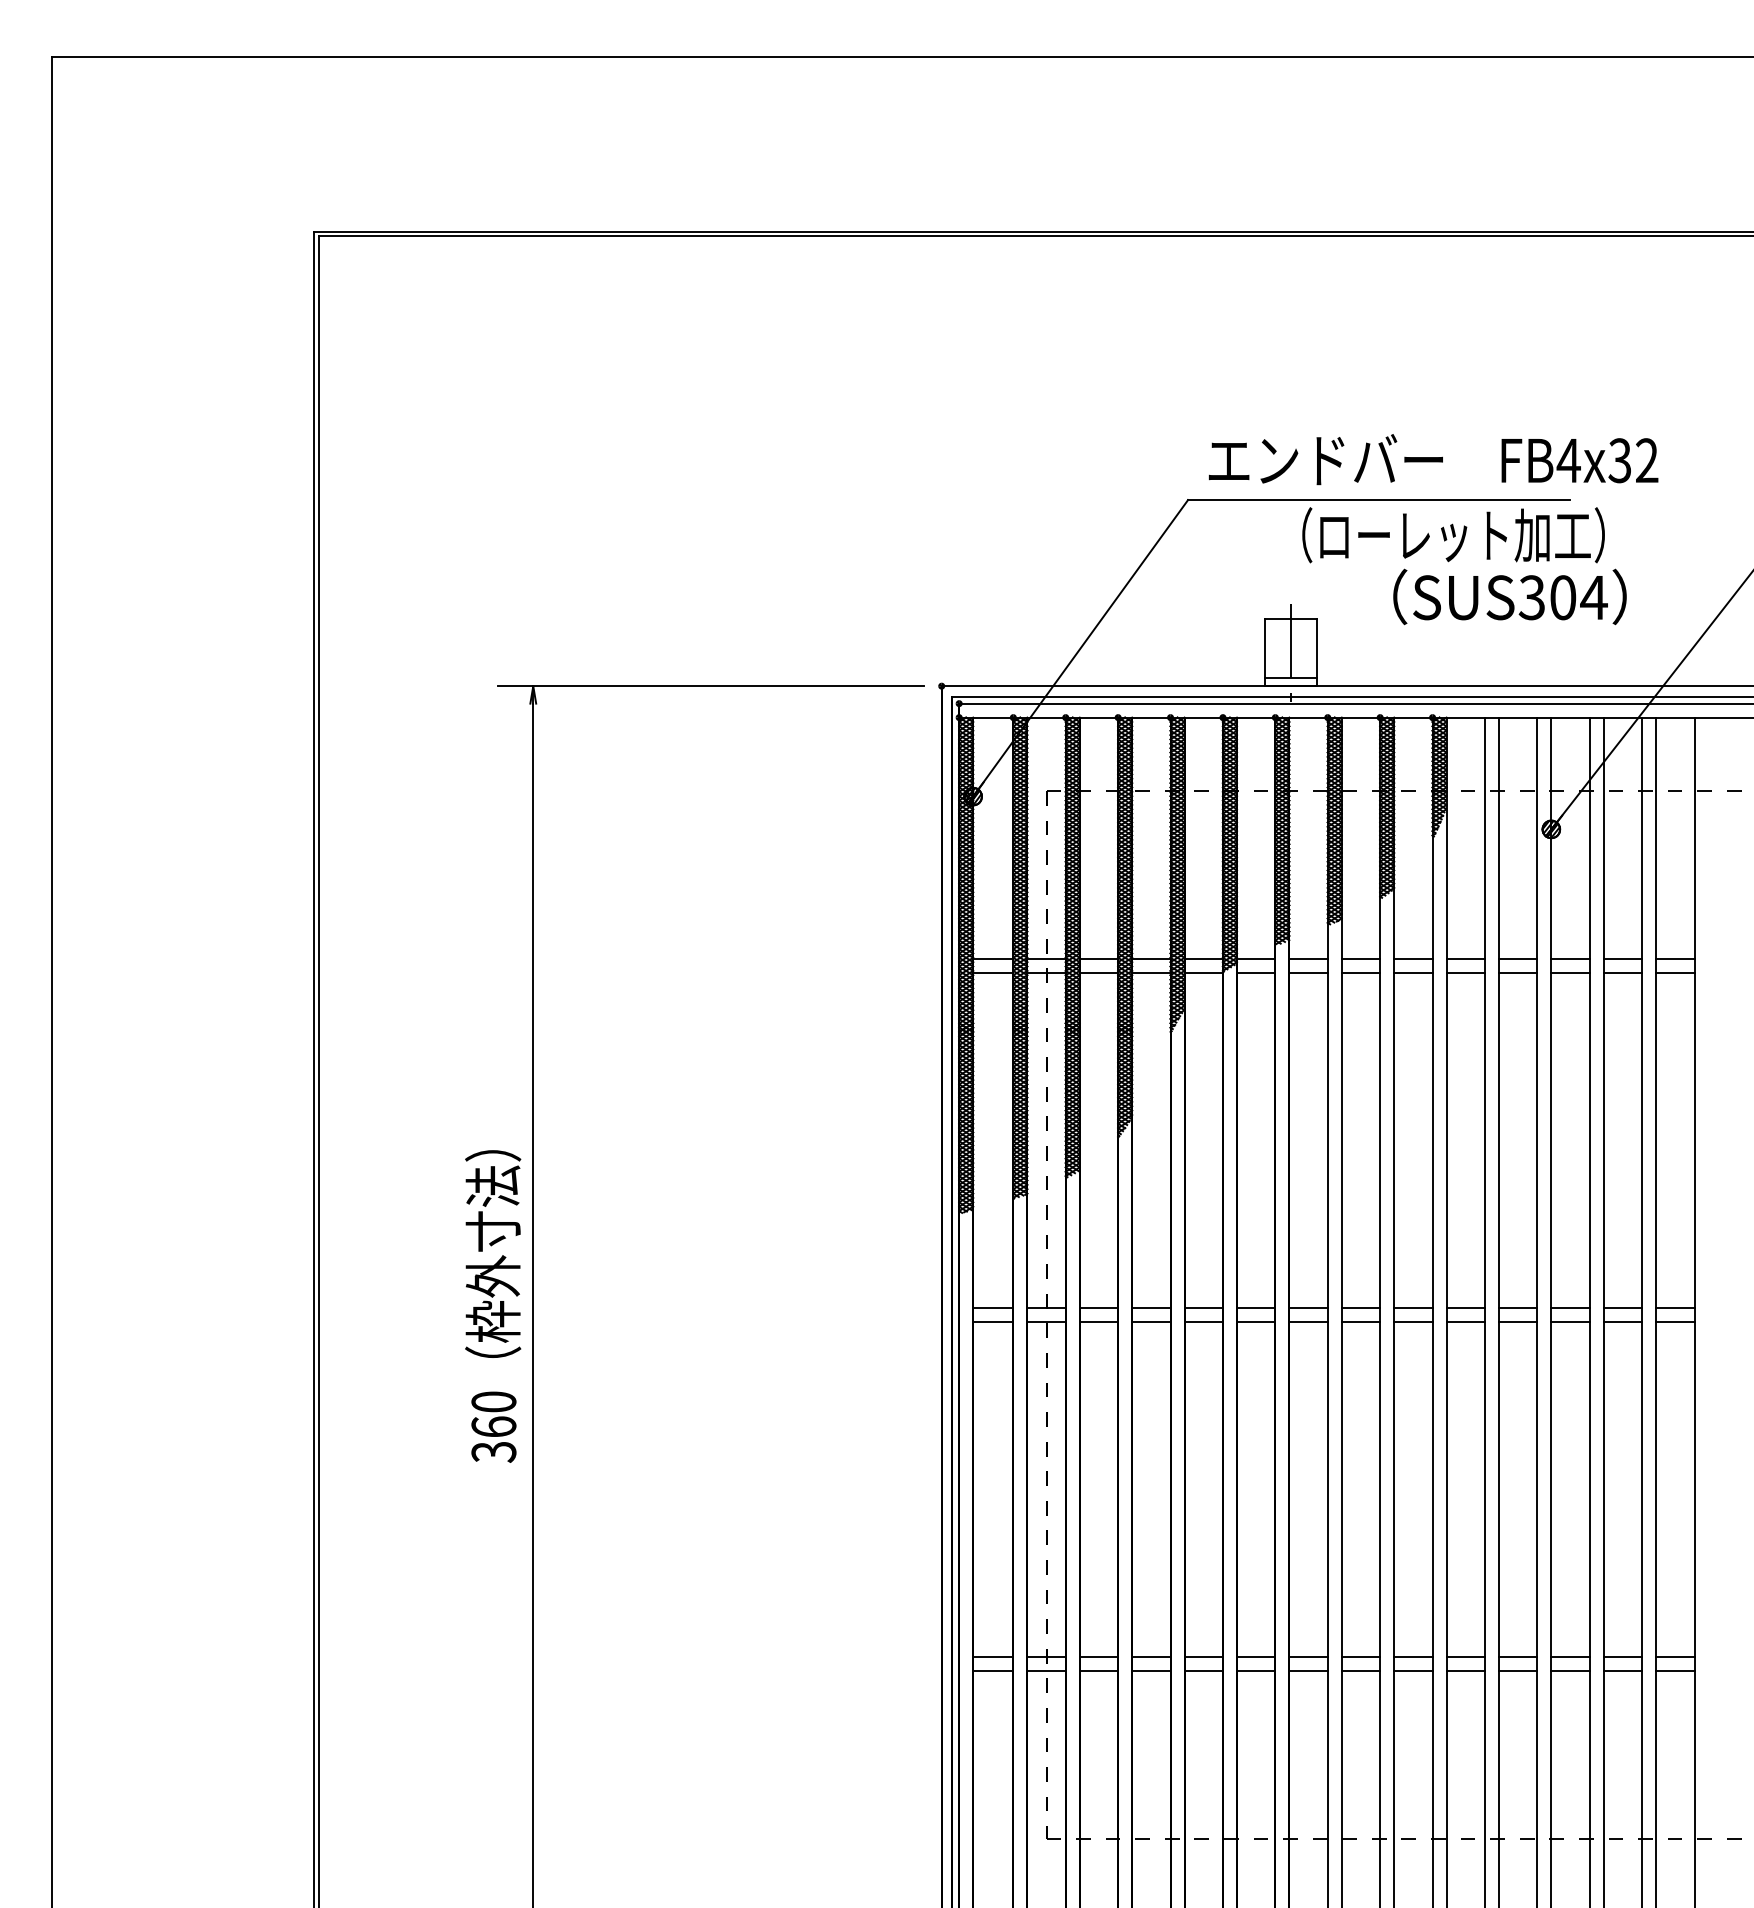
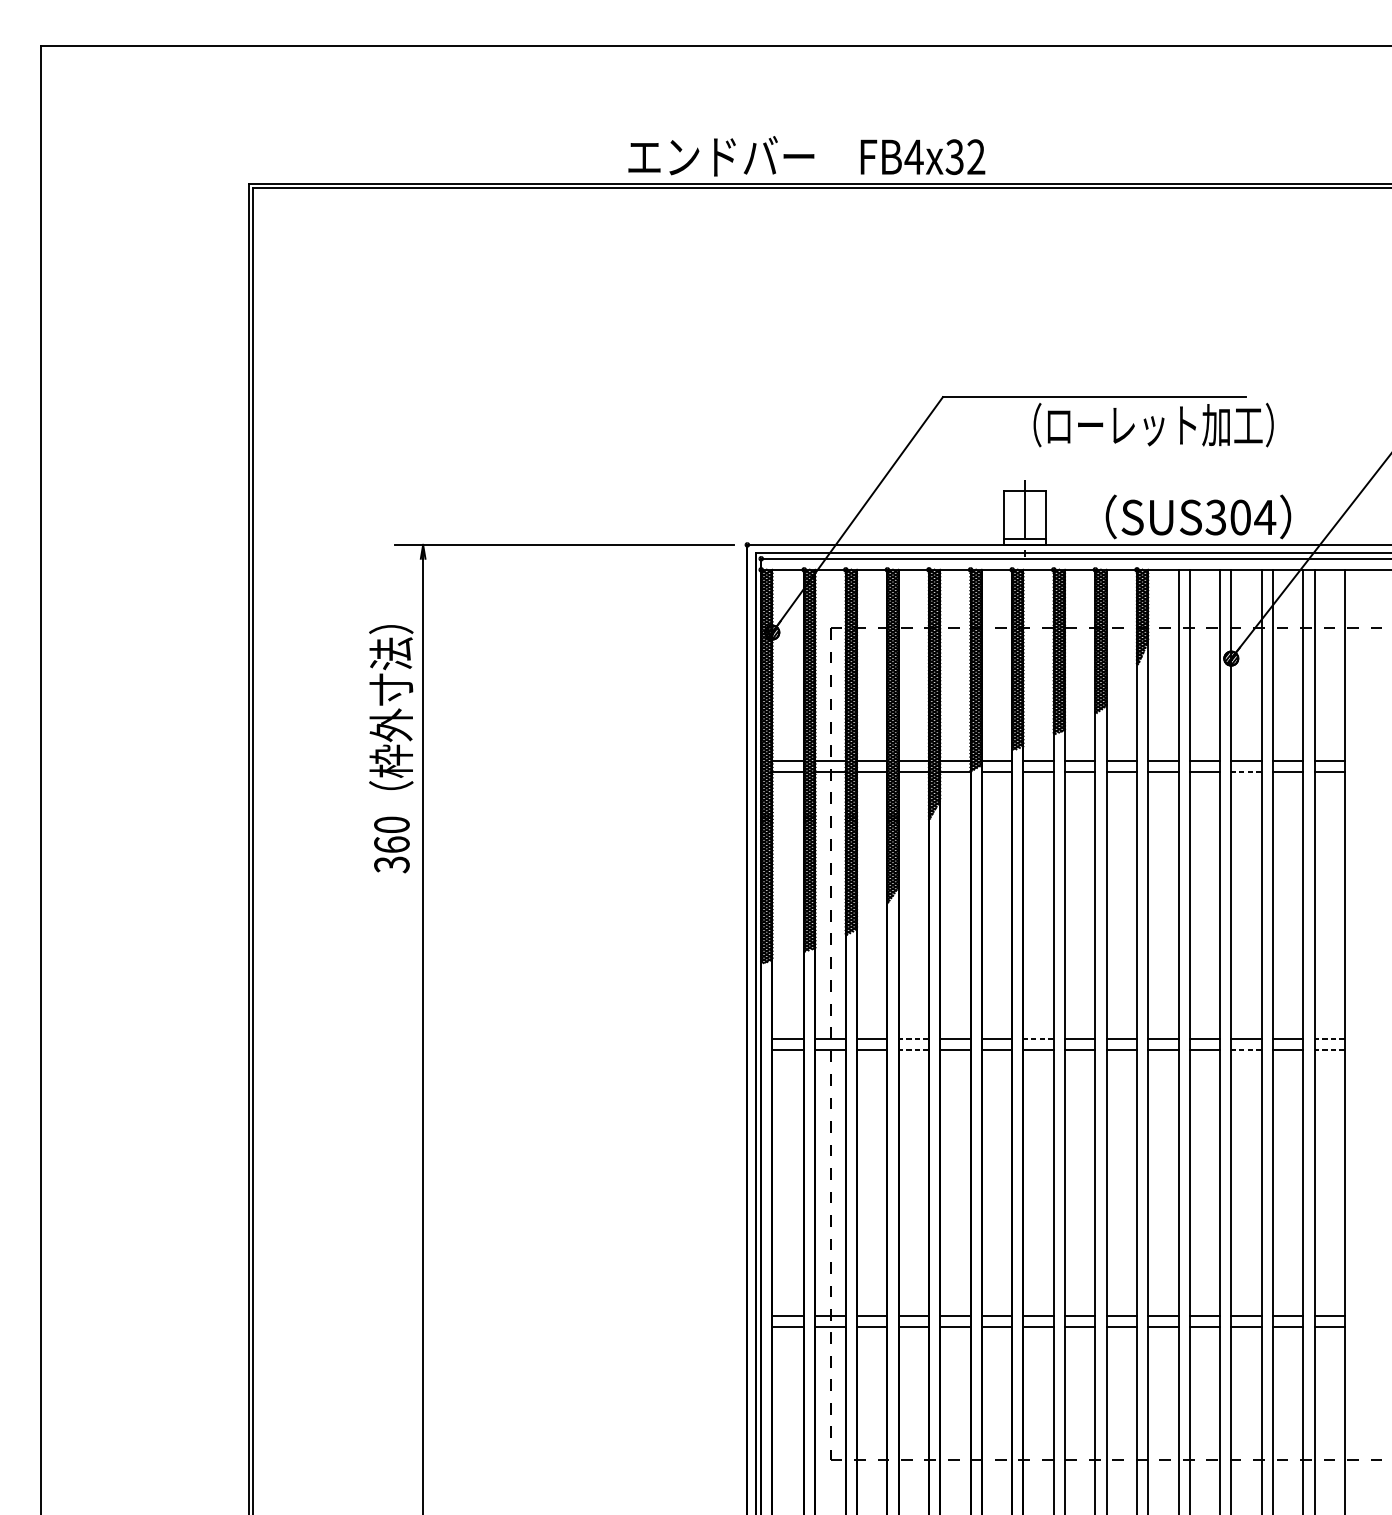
text: (1433, 459) -> (806, 156), moved
text: (1509, 596) -> (1198, 516), moved
line: (1570, 972) -> (1246, 772), solid -> dashed
text: (493, 1306) -> (391, 749), moved
line: (1150, 1308) -> (913, 1038), solid -> dashed
line: (1308, 1308) -> (1038, 1038), solid -> dashed
line: (1674, 1308) -> (1329, 1038), solid -> dashed
line: (1150, 1322) -> (913, 1050), solid -> dashed
line: (1570, 1322) -> (1246, 1050), solid -> dashed
line: (1674, 1322) -> (1329, 1050), solid -> dashed

